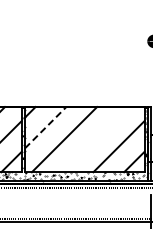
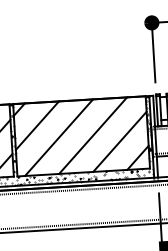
line: (46, 127) -> (38, 125), dashed -> solid
line: (94, 139) -> (92, 135), added

